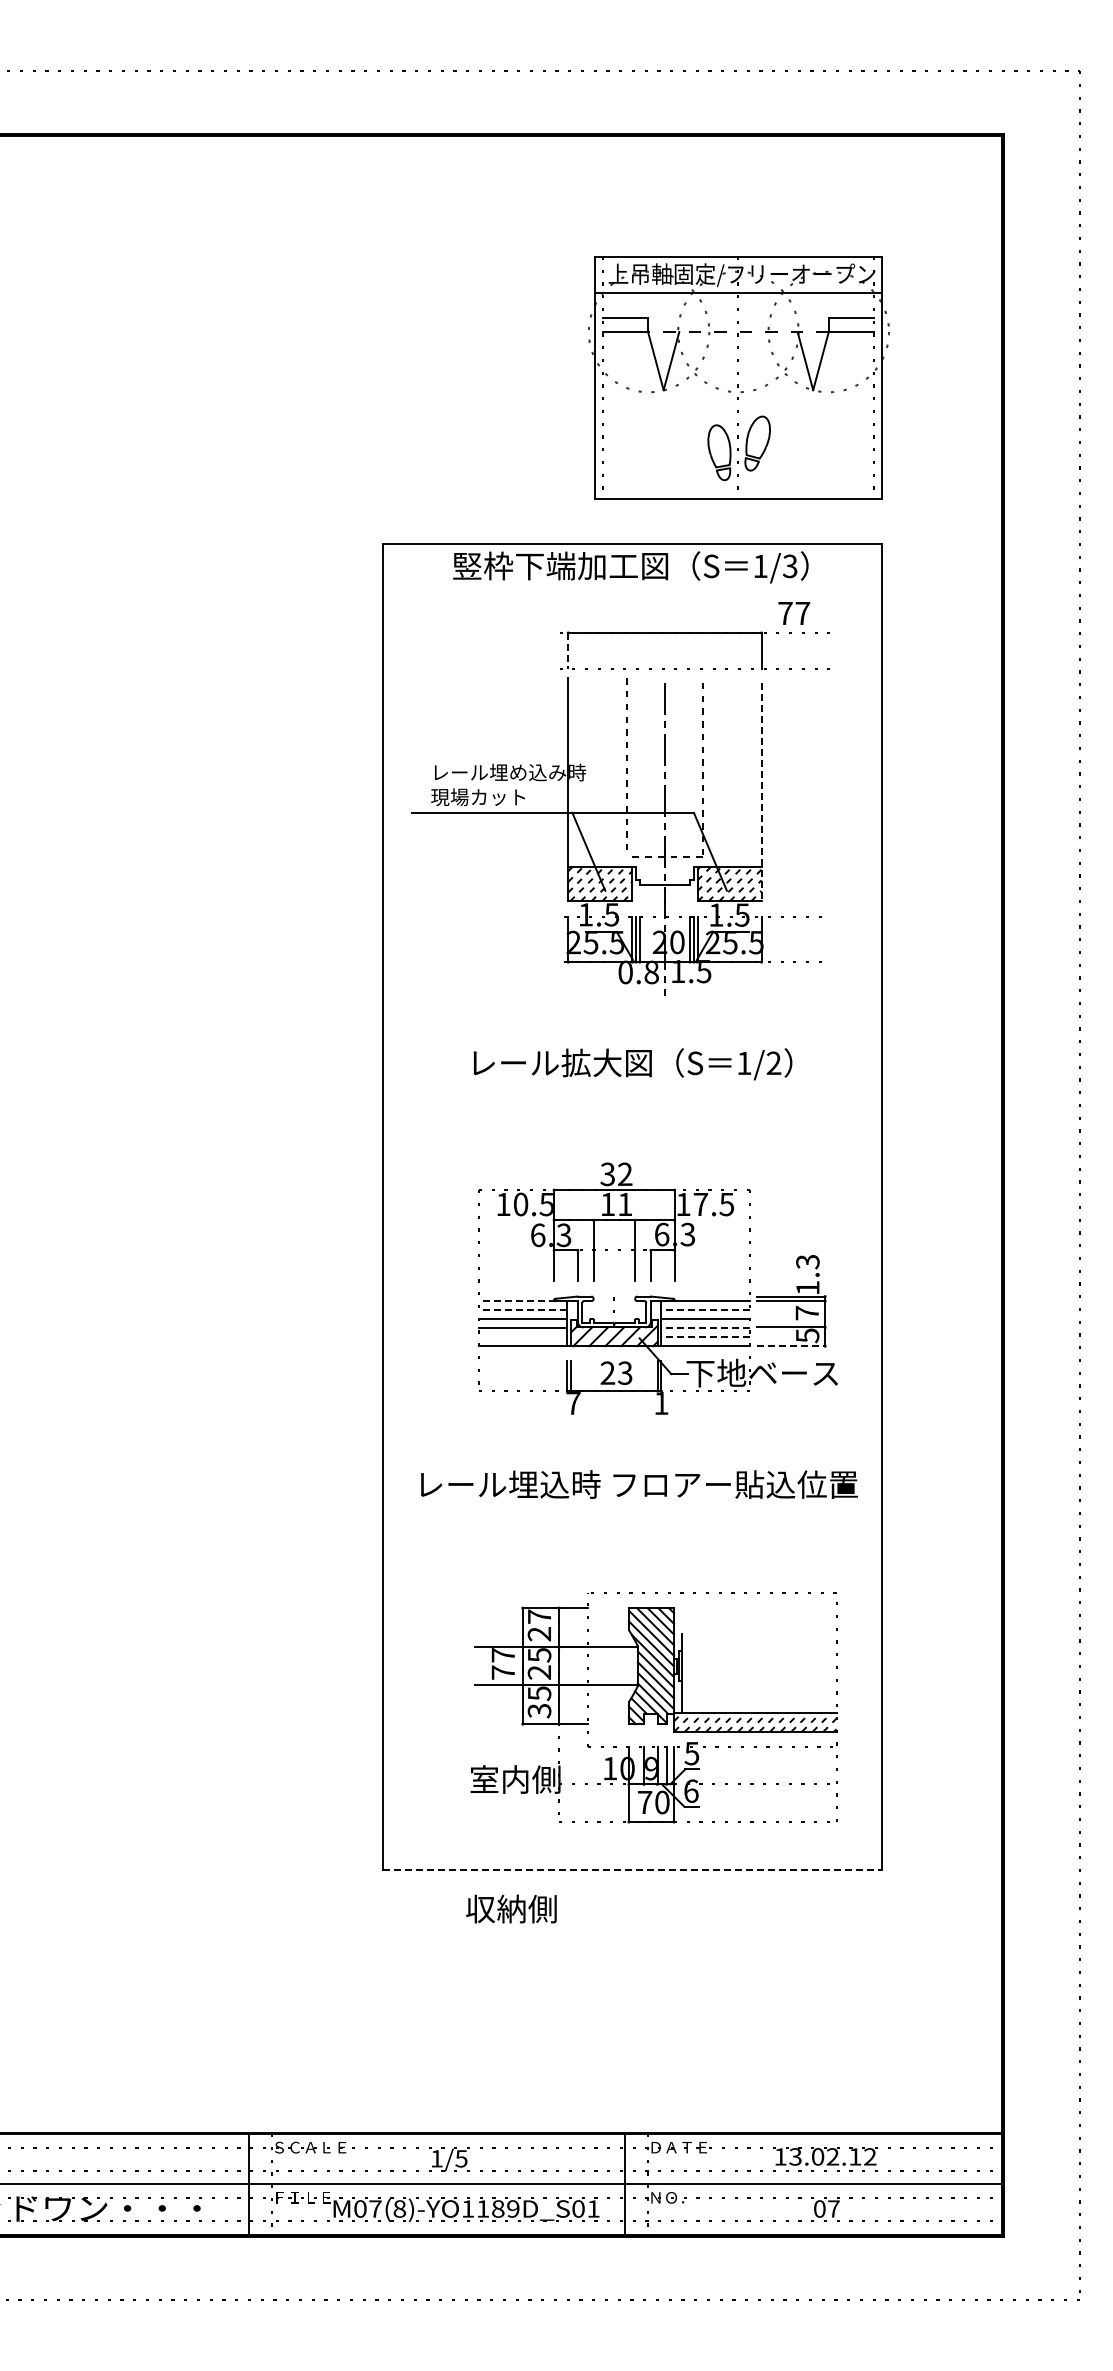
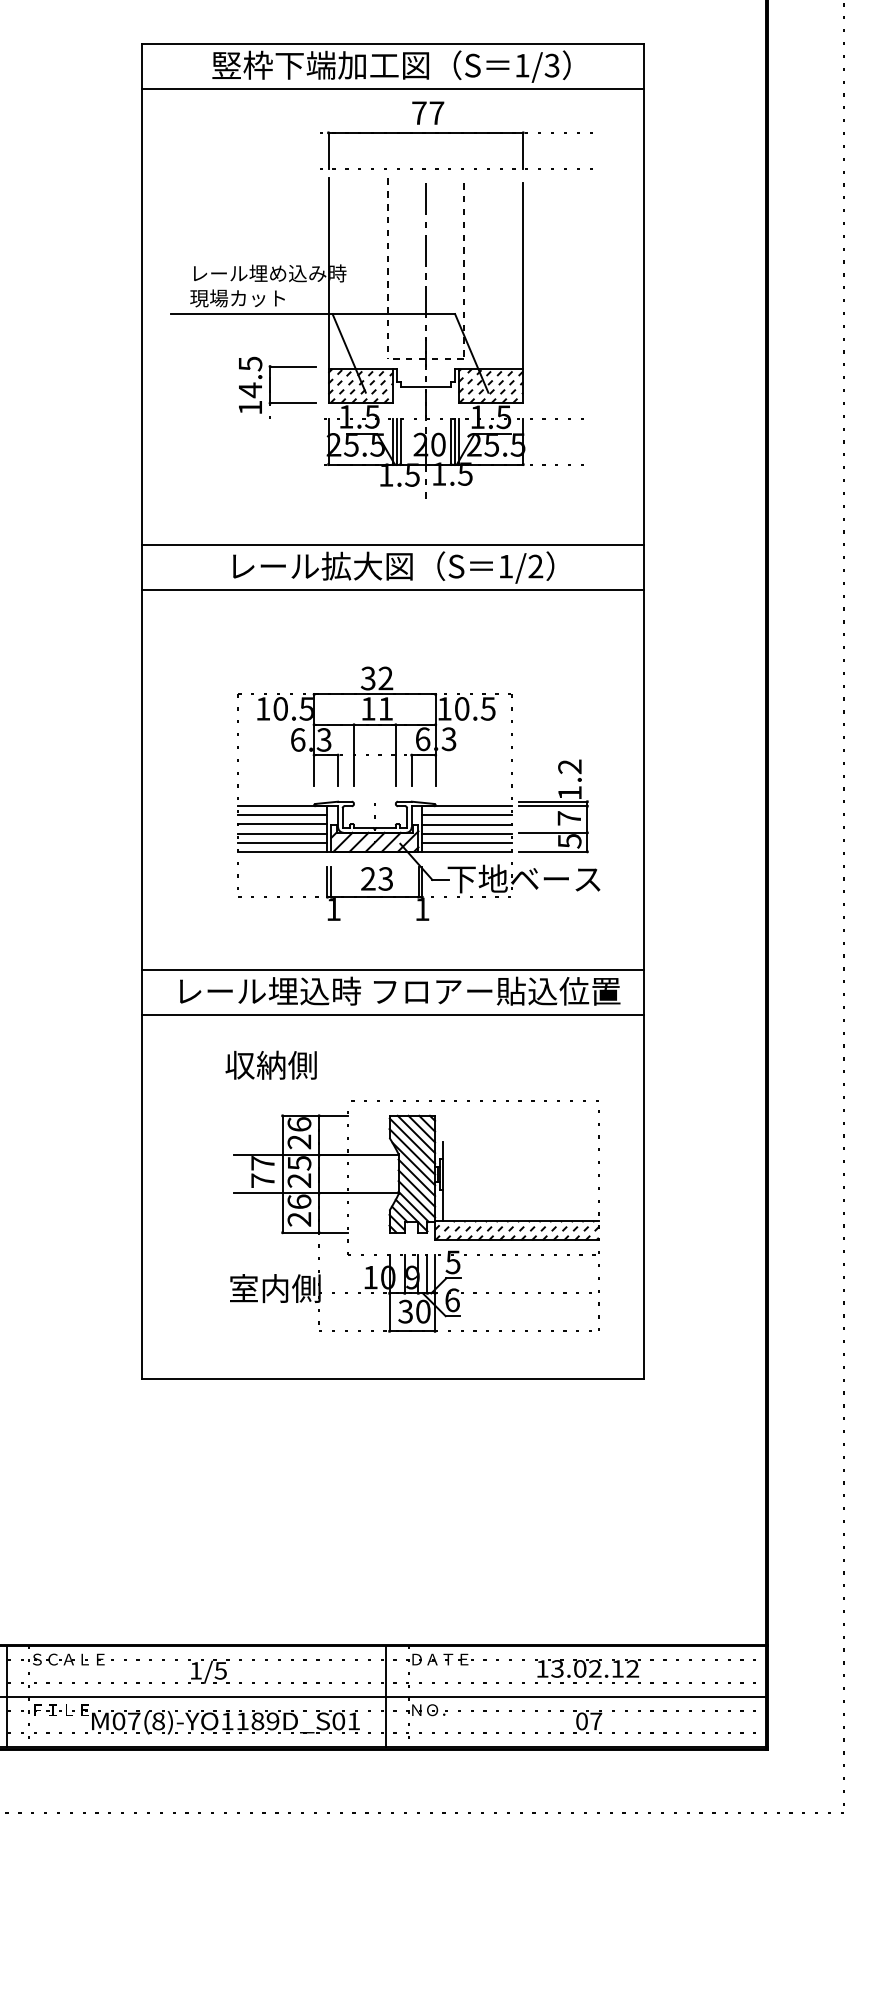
line: (632, 589) -> (393, 88), added
text: (794, 613) -> (428, 113), moved
line: (568, 651) -> (328, 151), dashed -> solid
line: (761, 792) -> (523, 293), dashed -> solid
part: (510, 885) -> (270, 387), added
text: (638, 972) -> (399, 475), 0.8 -> 1.5
line: (632, 1041) -> (393, 544), added
line: (632, 1086) -> (393, 589), added
text: (700, 1204) -> (461, 708), 17.5 -> 10.5
text: (807, 1261) -> (569, 766), 1.3 -> 1.2
line: (522, 1301) -> (282, 806), dashed -> solid
line: (522, 1310) -> (282, 815), dashed -> solid
line: (705, 1310) -> (466, 815), dashed -> solid
line: (705, 1328) -> (466, 833), dashed -> solid
line: (522, 1337) -> (282, 842), added
line: (705, 1337) -> (466, 842), dashed -> solid
line: (791, 1346) -> (553, 852), dashed -> solid
text: (573, 1403) -> (333, 909), 7 -> 1
line: (632, 1463) -> (393, 969), added
line: (632, 1508) -> (393, 1015), added
text: (539, 1616) -> (299, 1124), 27 -> 26
text: (539, 1702) -> (299, 1210), 35 -> 26
text: (644, 1802) -> (405, 1311), 70 -> 30
line: (632, 1869) -> (393, 1379), dashed -> solid
text: (511, 1908) -> (271, 1064), moved

